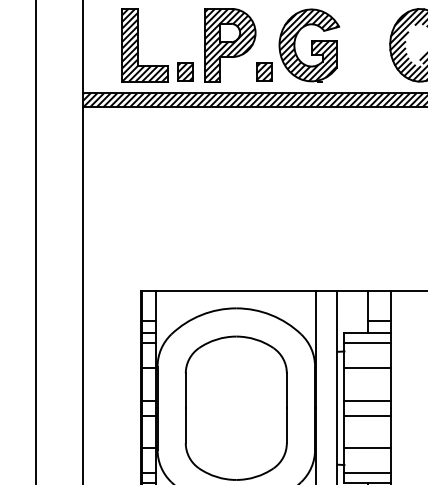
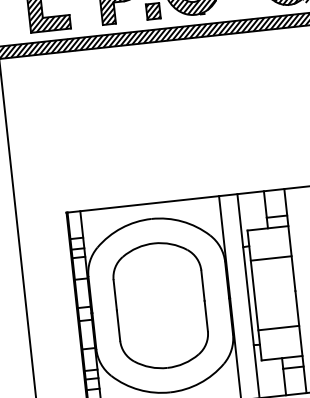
part: (185, 71) -> (84, 18), removed
line: (367, 343) -> (268, 237), removed
line: (367, 400) -> (273, 286), removed
line: (367, 415) -> (275, 299), removed
line: (367, 473) -> (280, 349), removed

